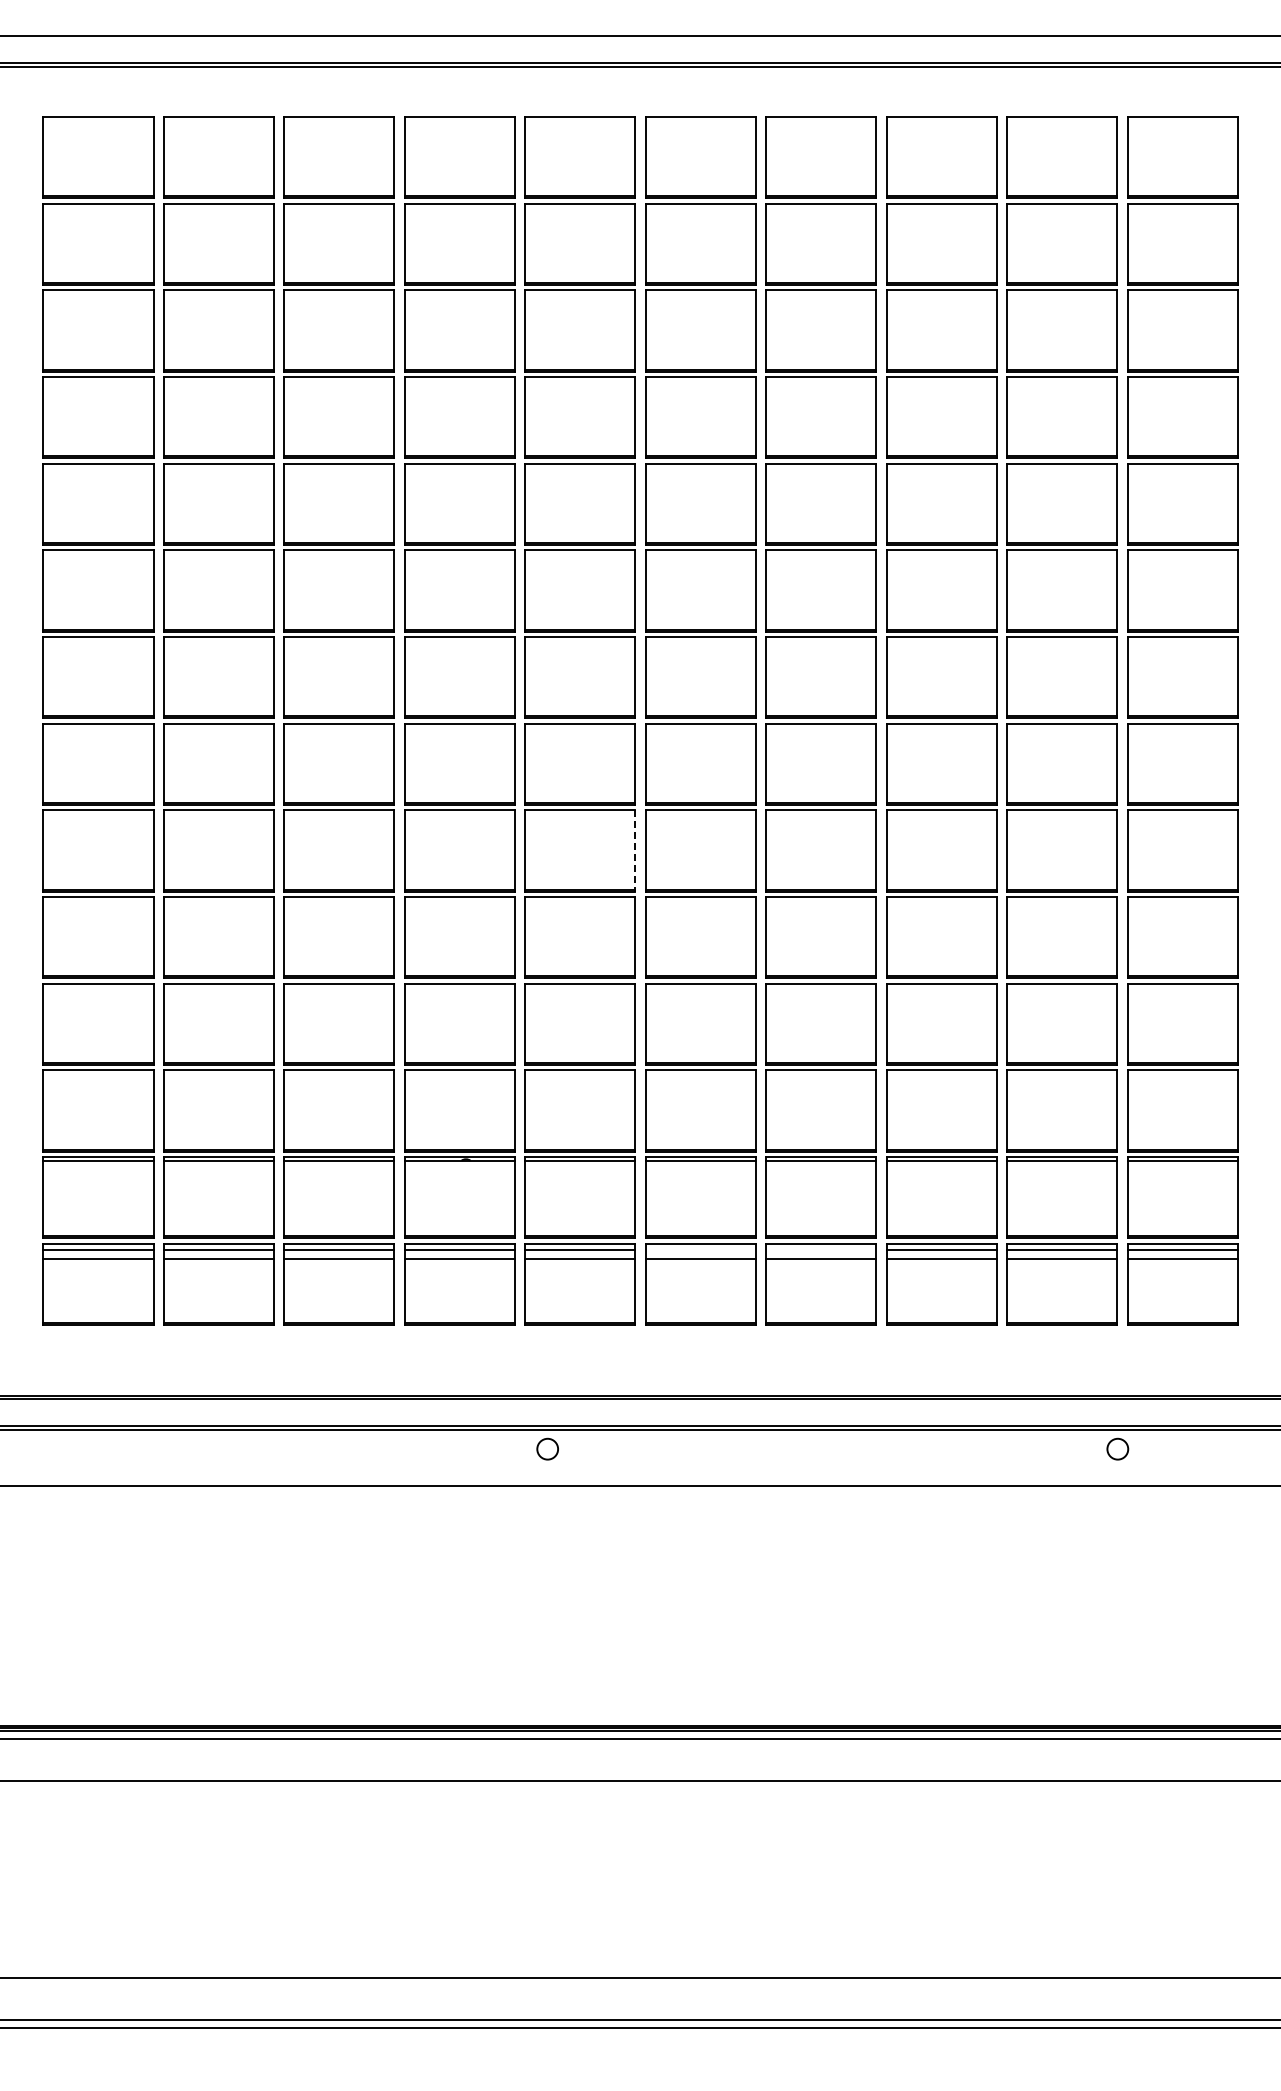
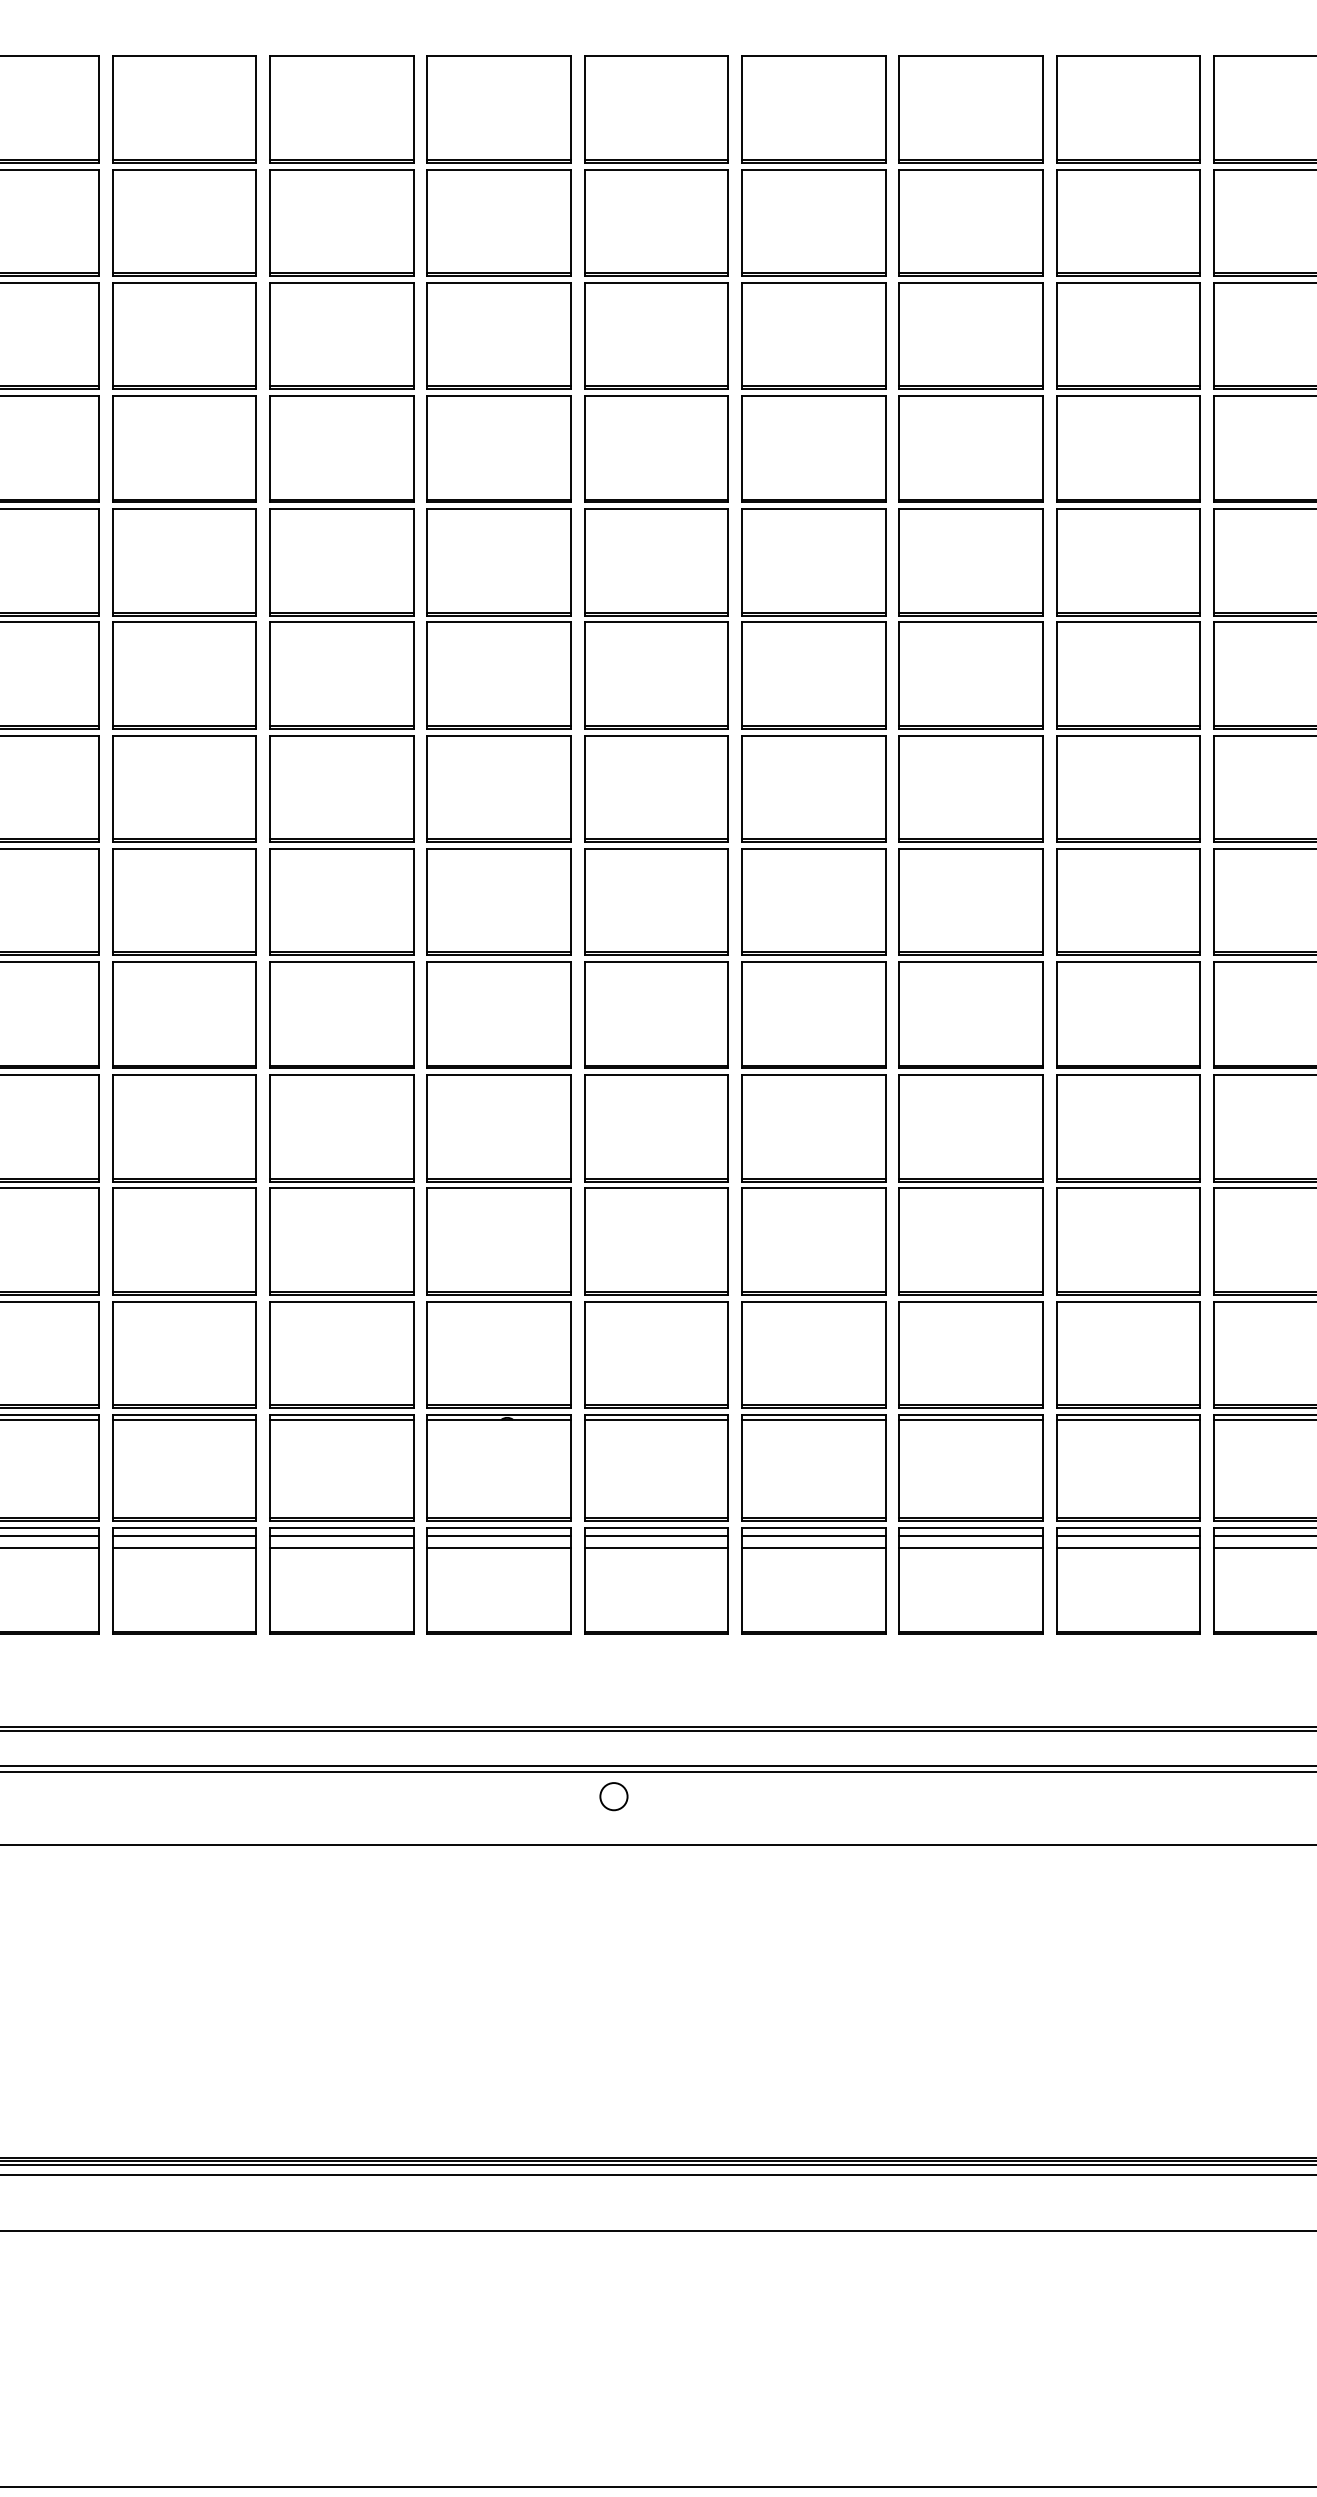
line: (635, 851) -> (728, 1015), dashed -> solid
line: (700, 1249) -> (813, 1535), added
line: (821, 1249) -> (971, 1535), added

